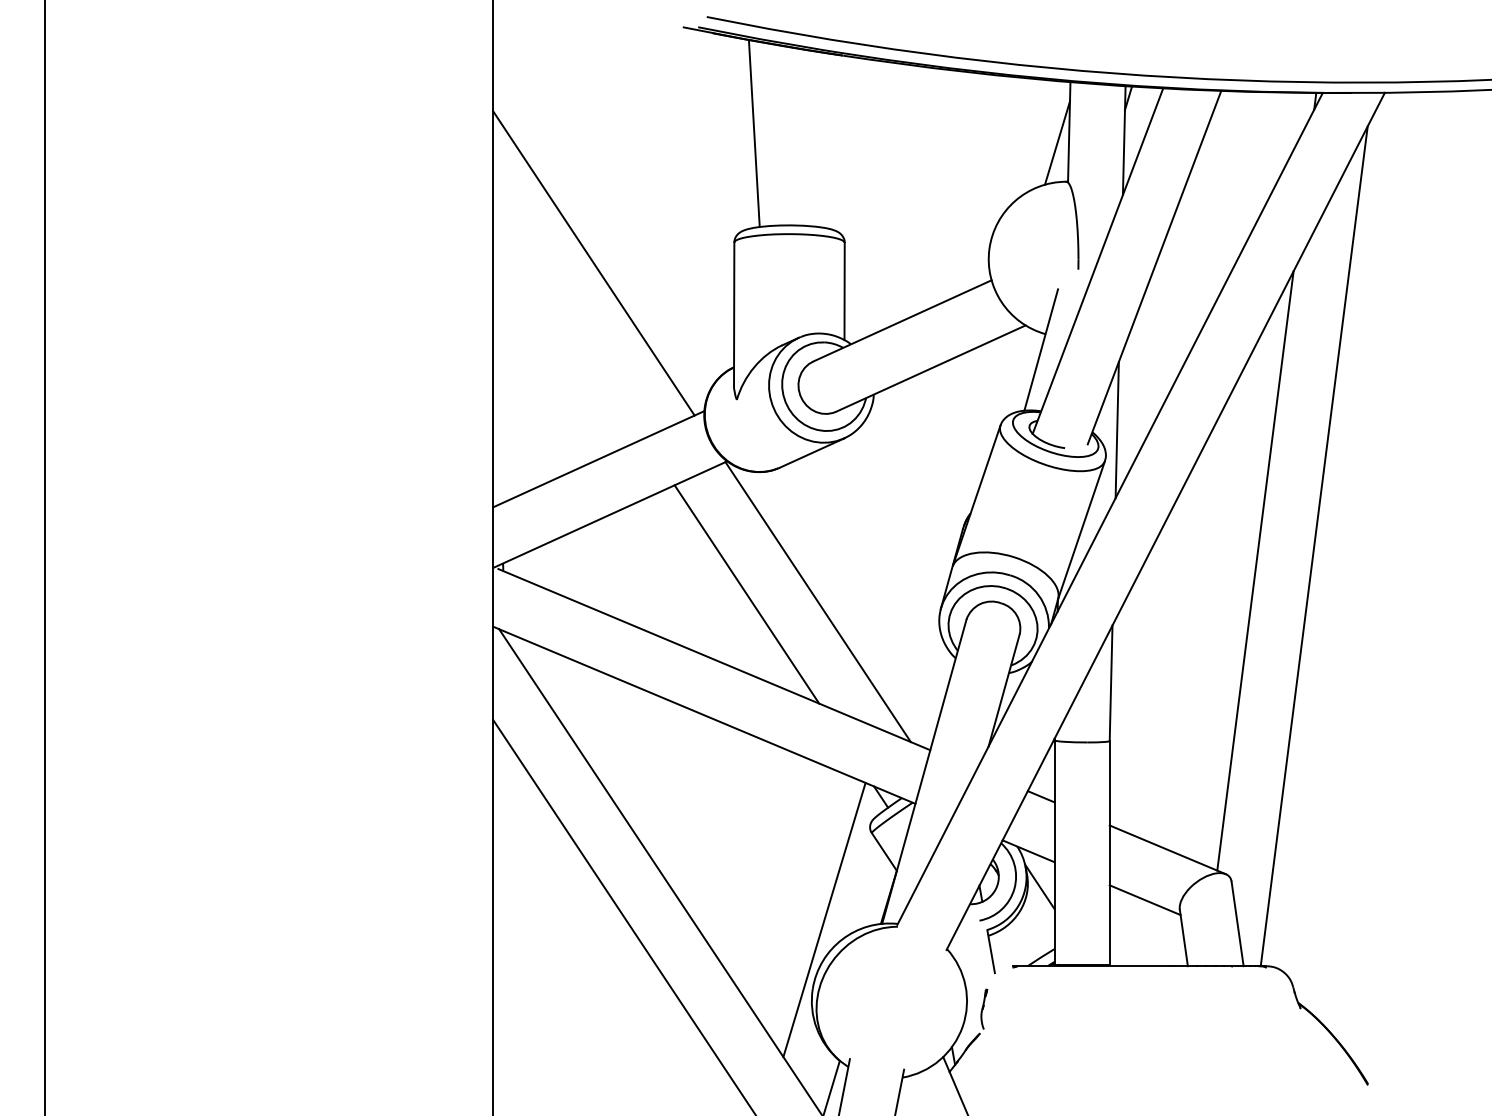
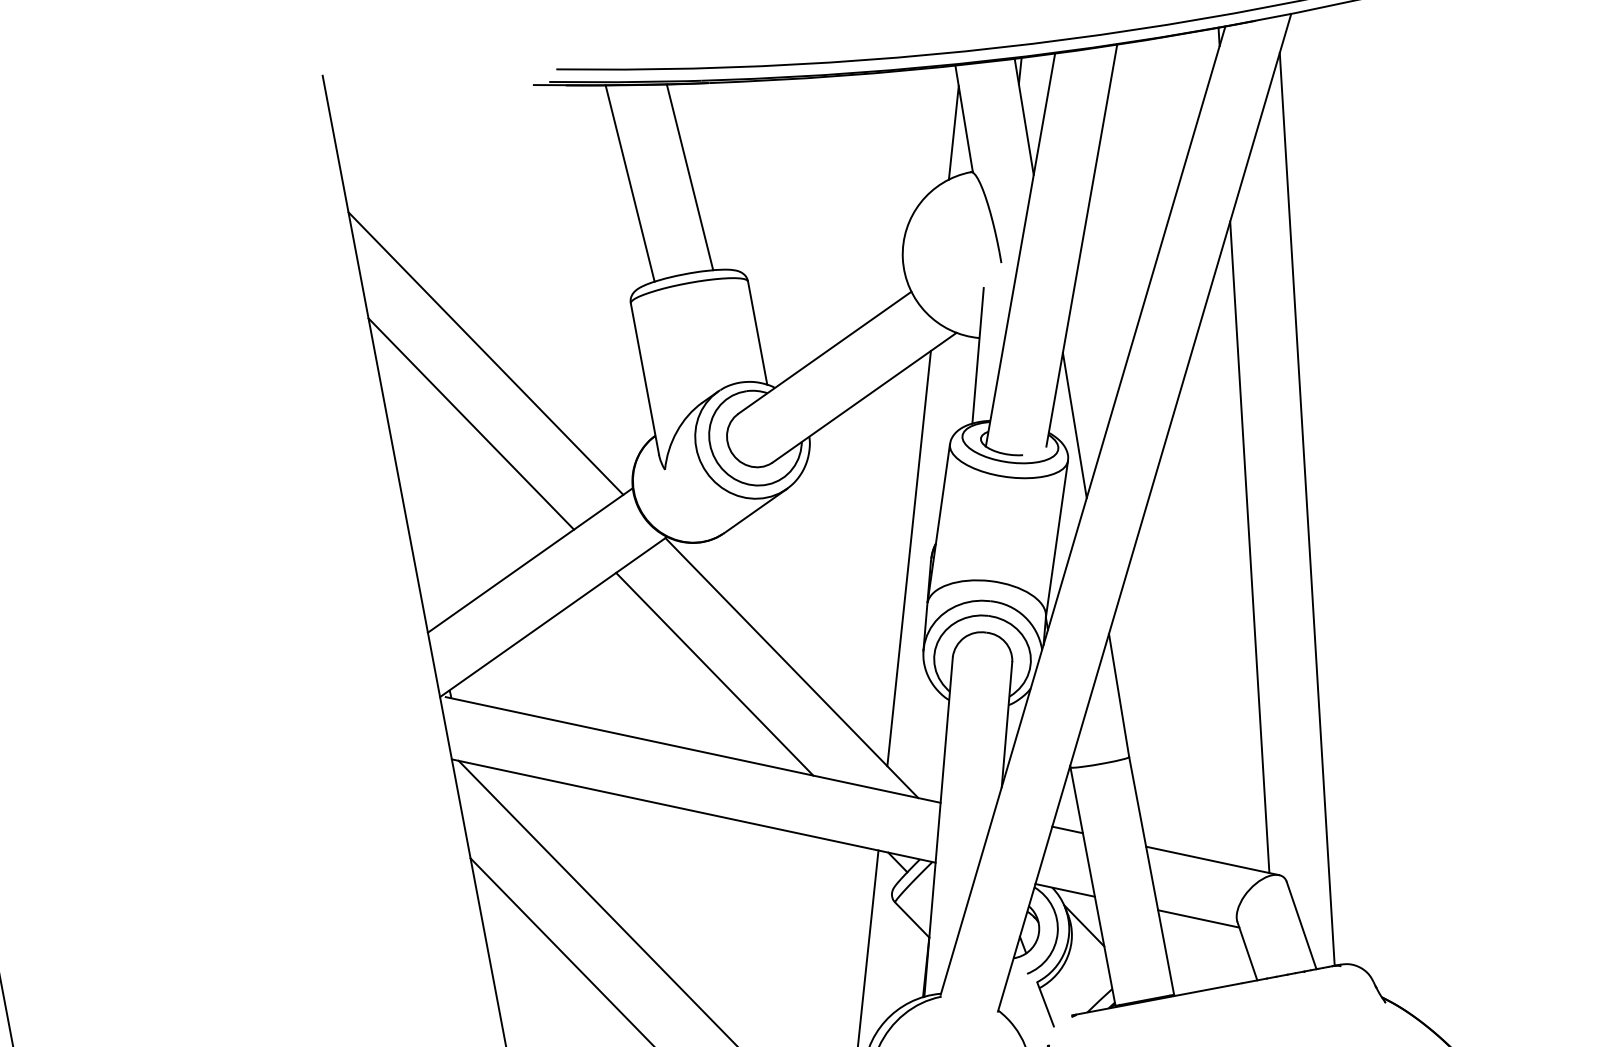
line: (809, 137) -> (689, 176), added
line: (568, 324) -> (471, 423), added
line: (943, 522) -> (908, 558), added

